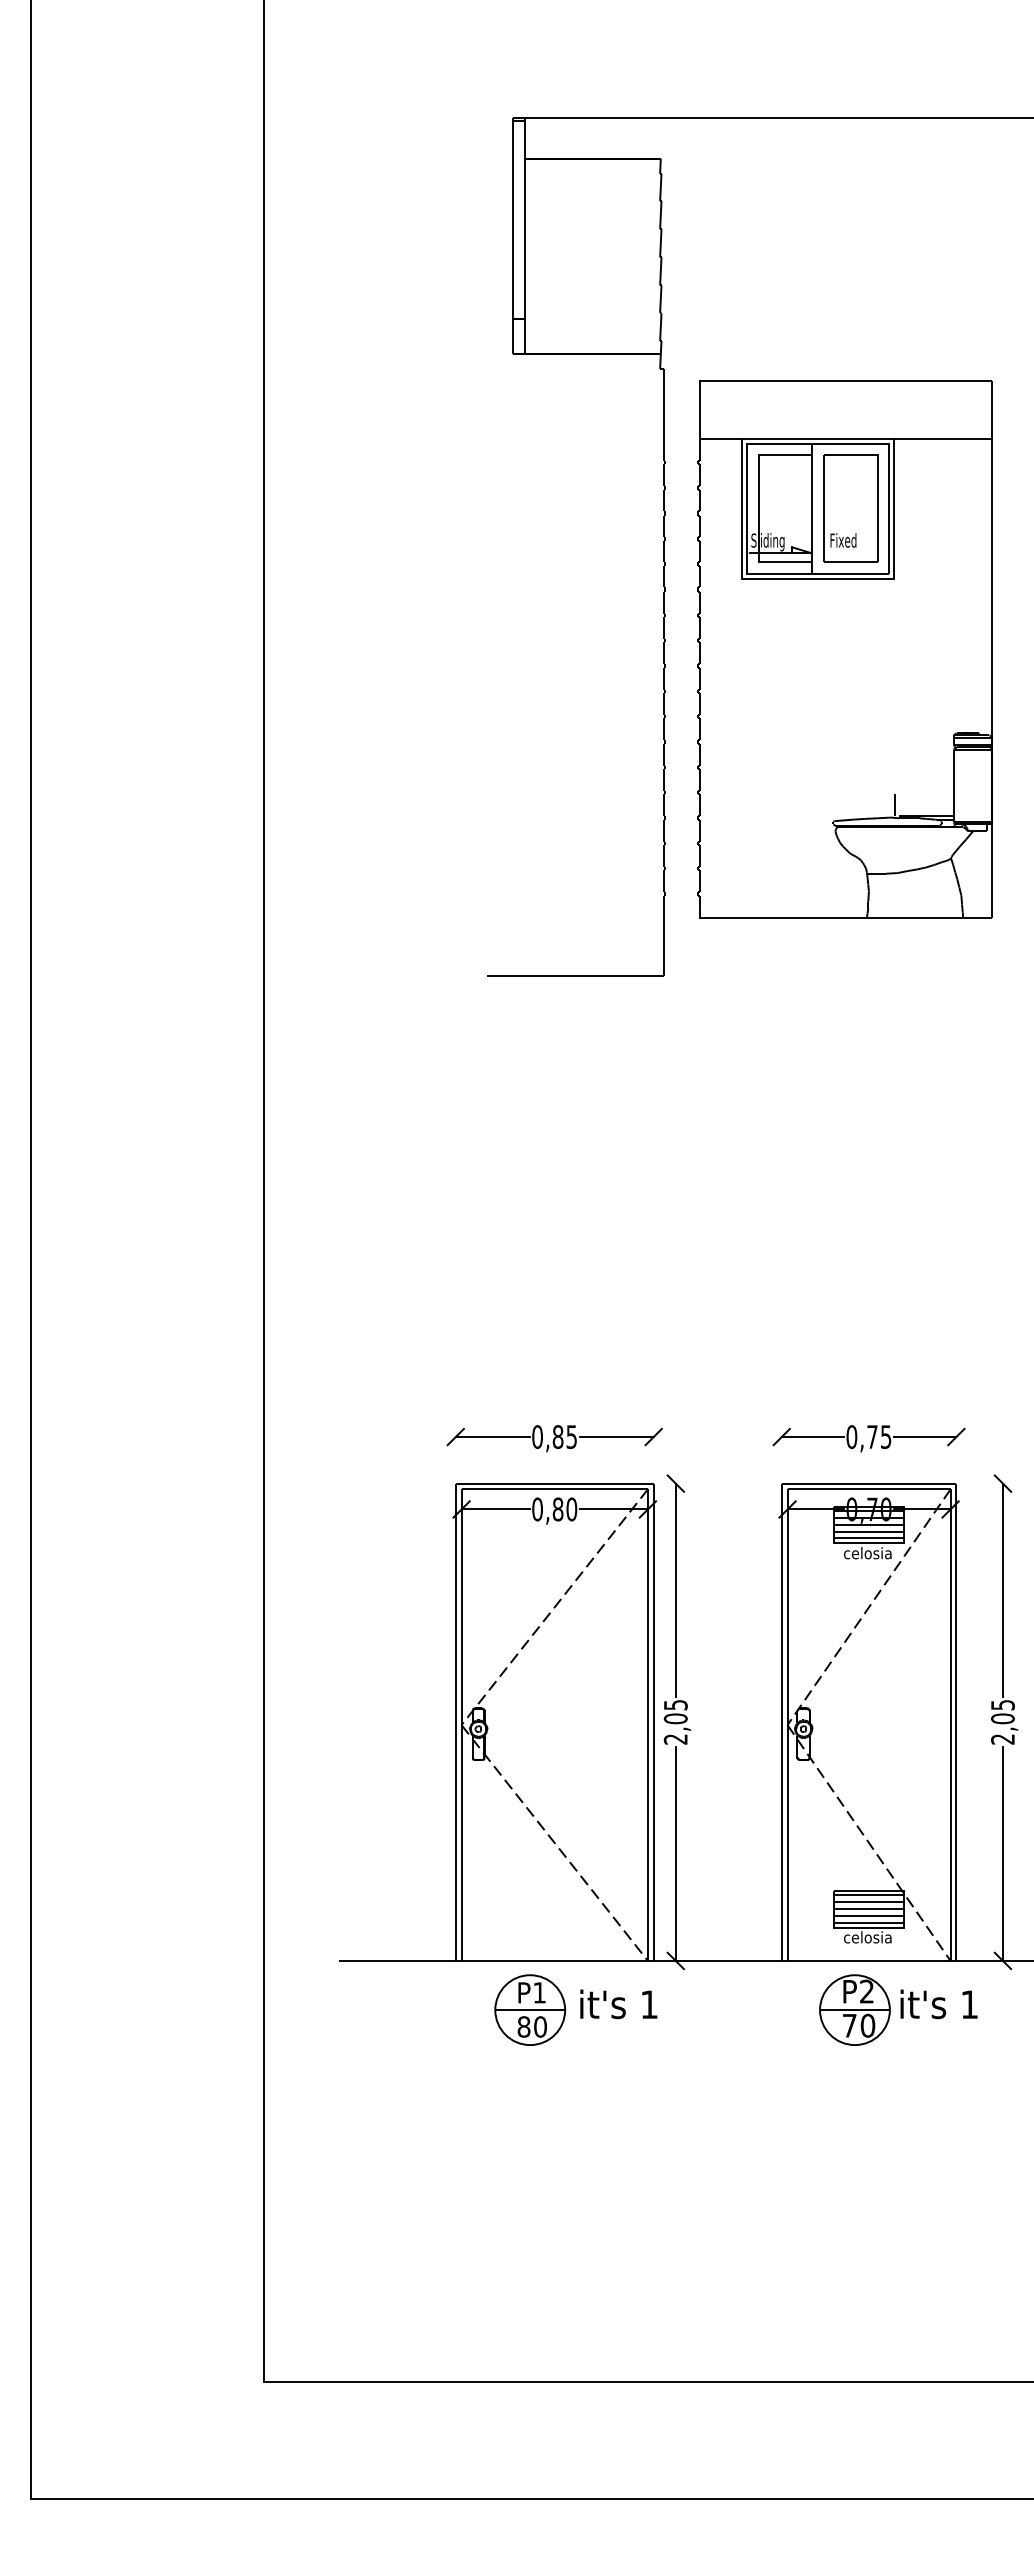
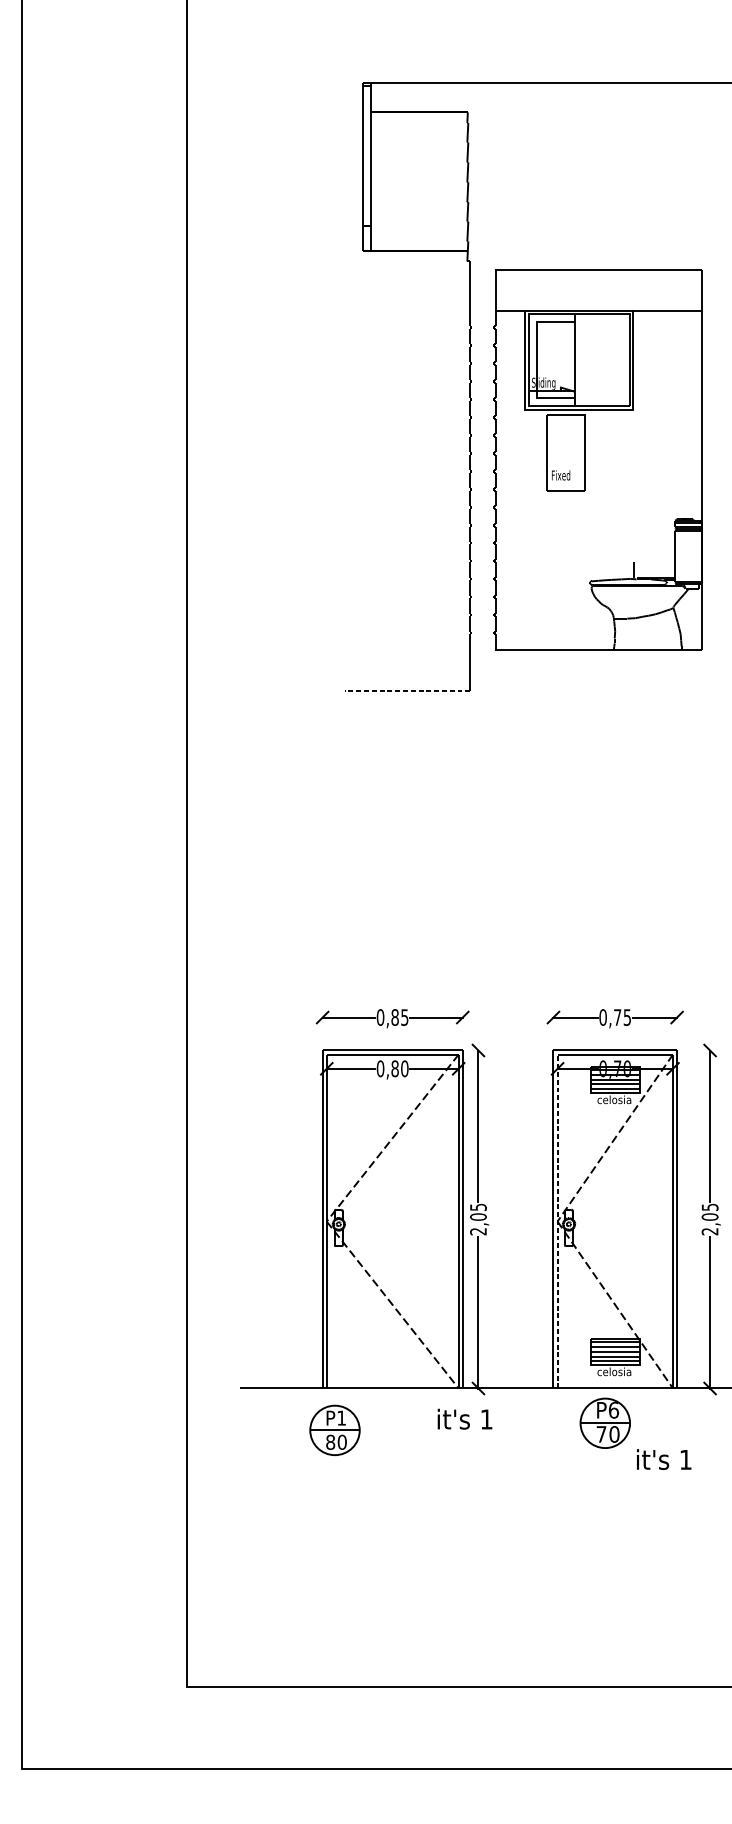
part: (850, 508) -> (566, 452), moved
line: (575, 975) -> (407, 690), solid -> dashed
line: (787, 1725) -> (557, 1221), solid -> dashed
text: (867, 1991) -> (614, 1410), P2 -> P6
text: (618, 2004) -> (464, 1419), moved
text: (938, 2004) -> (663, 1459), moved
part: (529, 2009) -> (334, 1429), moved

